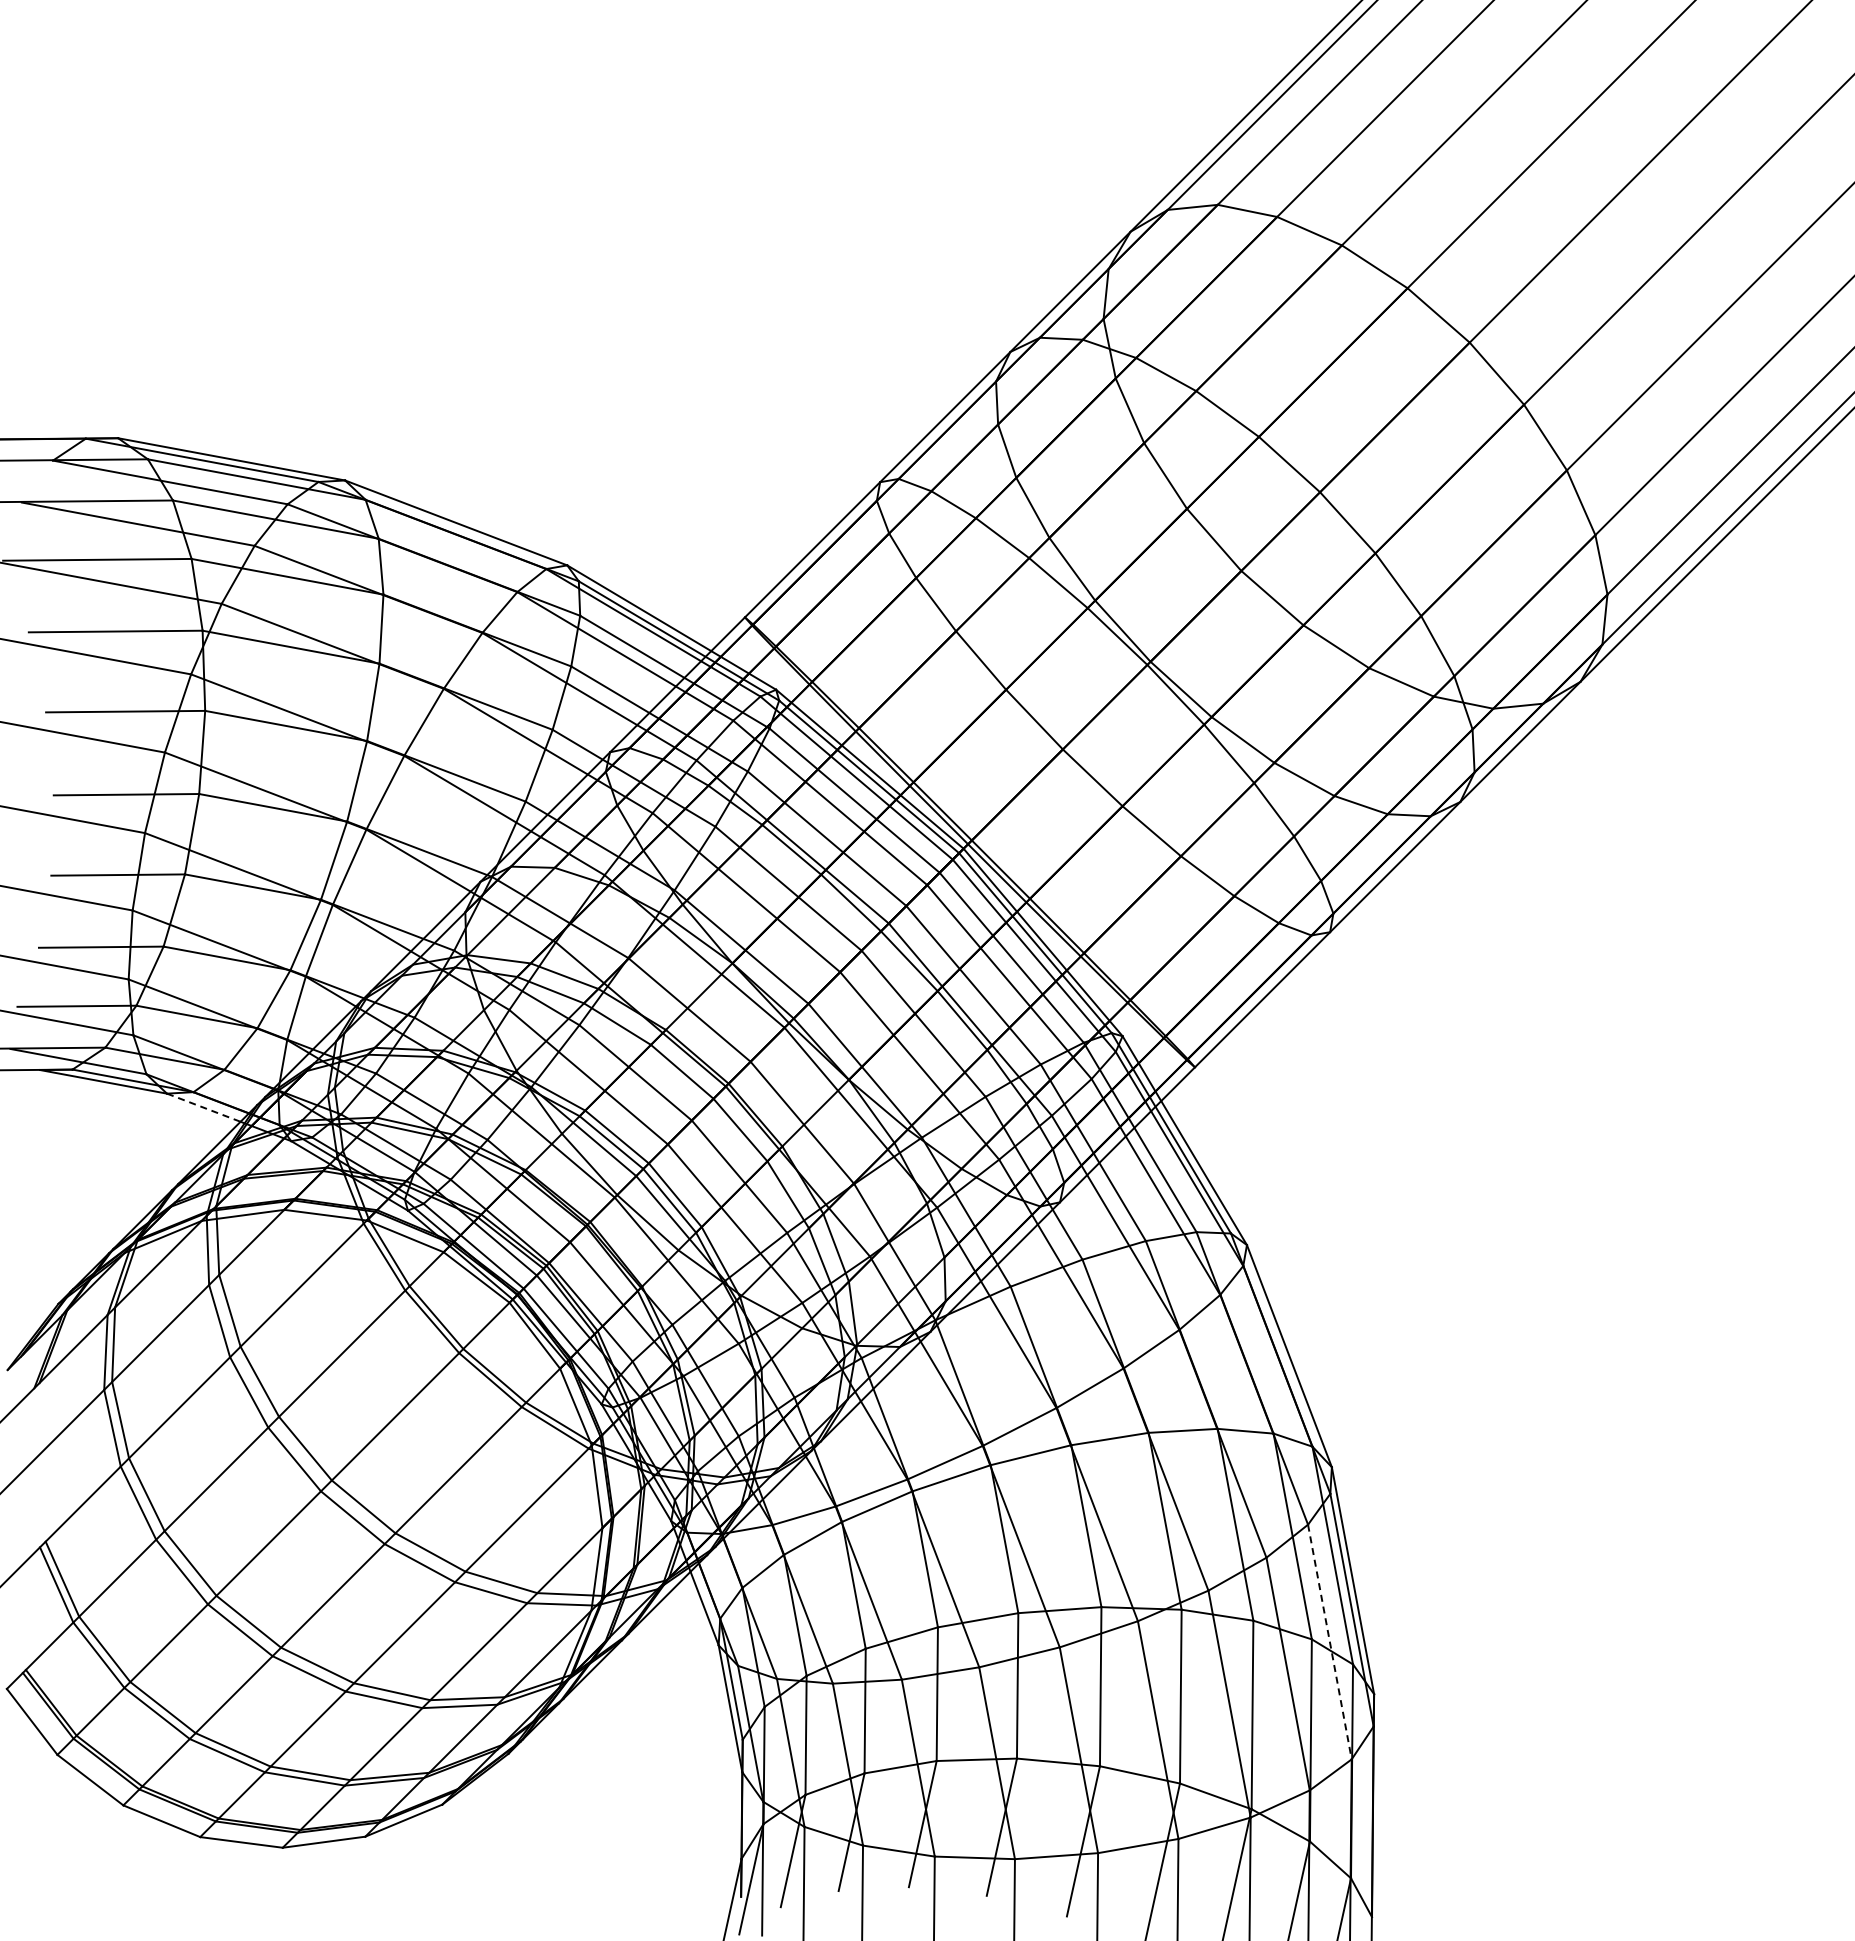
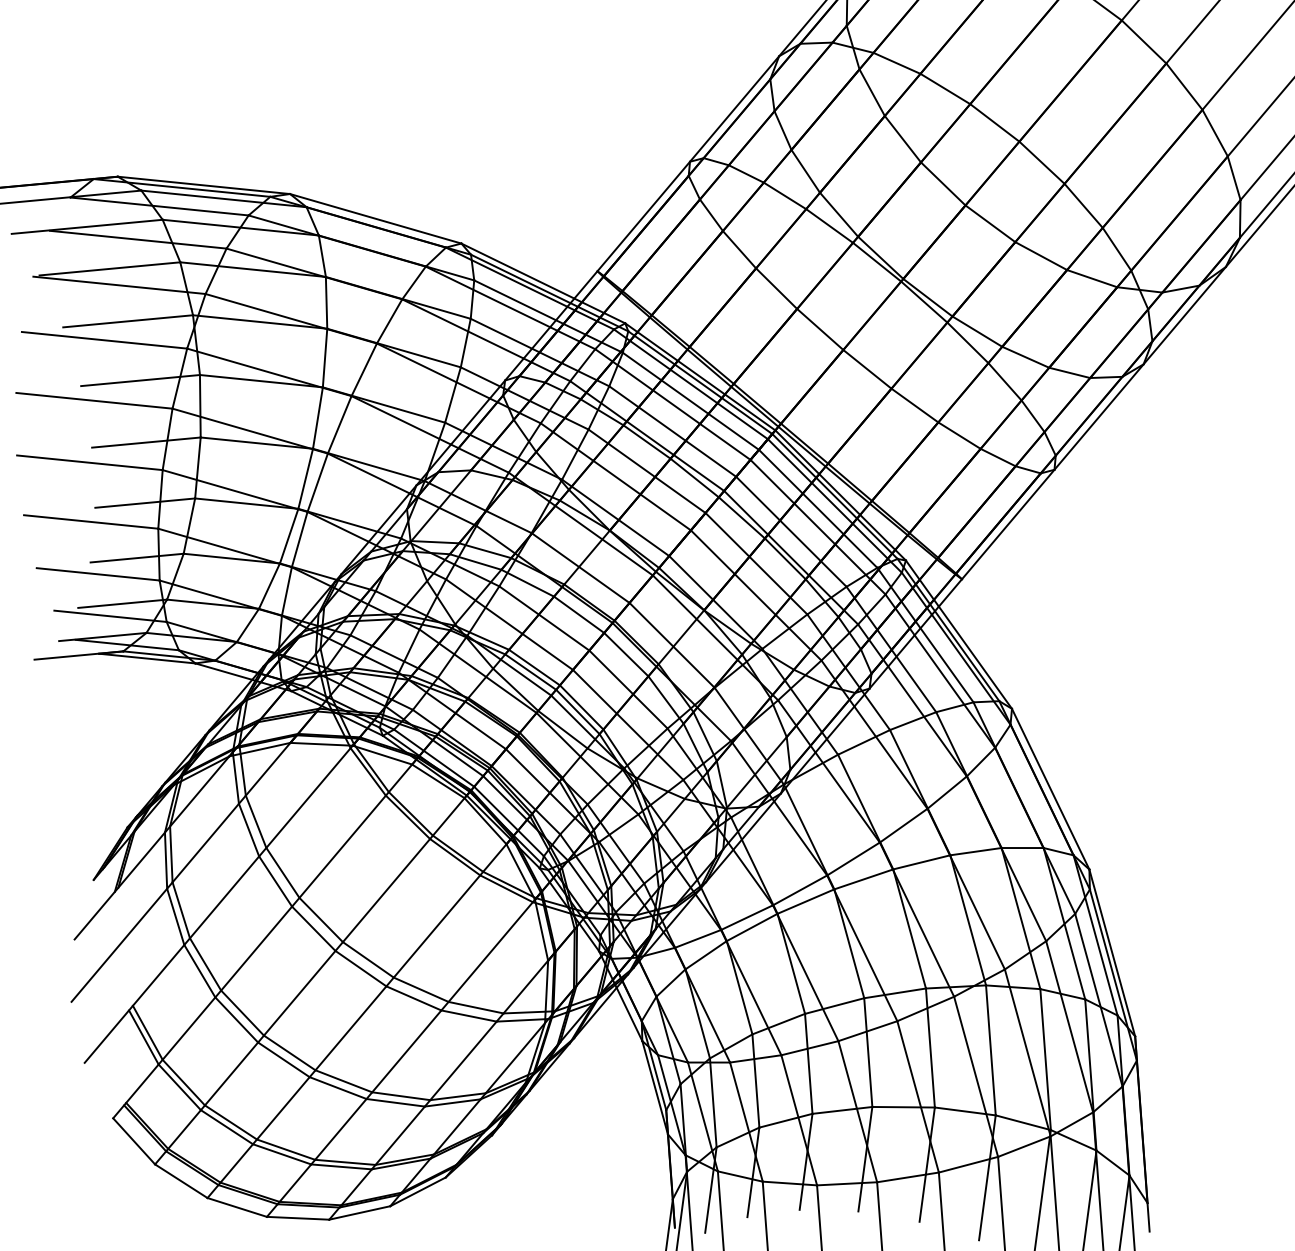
line: (204, 1107) -> (224, 671), dashed -> solid
line: (1329, 1642) -> (1098, 1000), dashed -> solid

